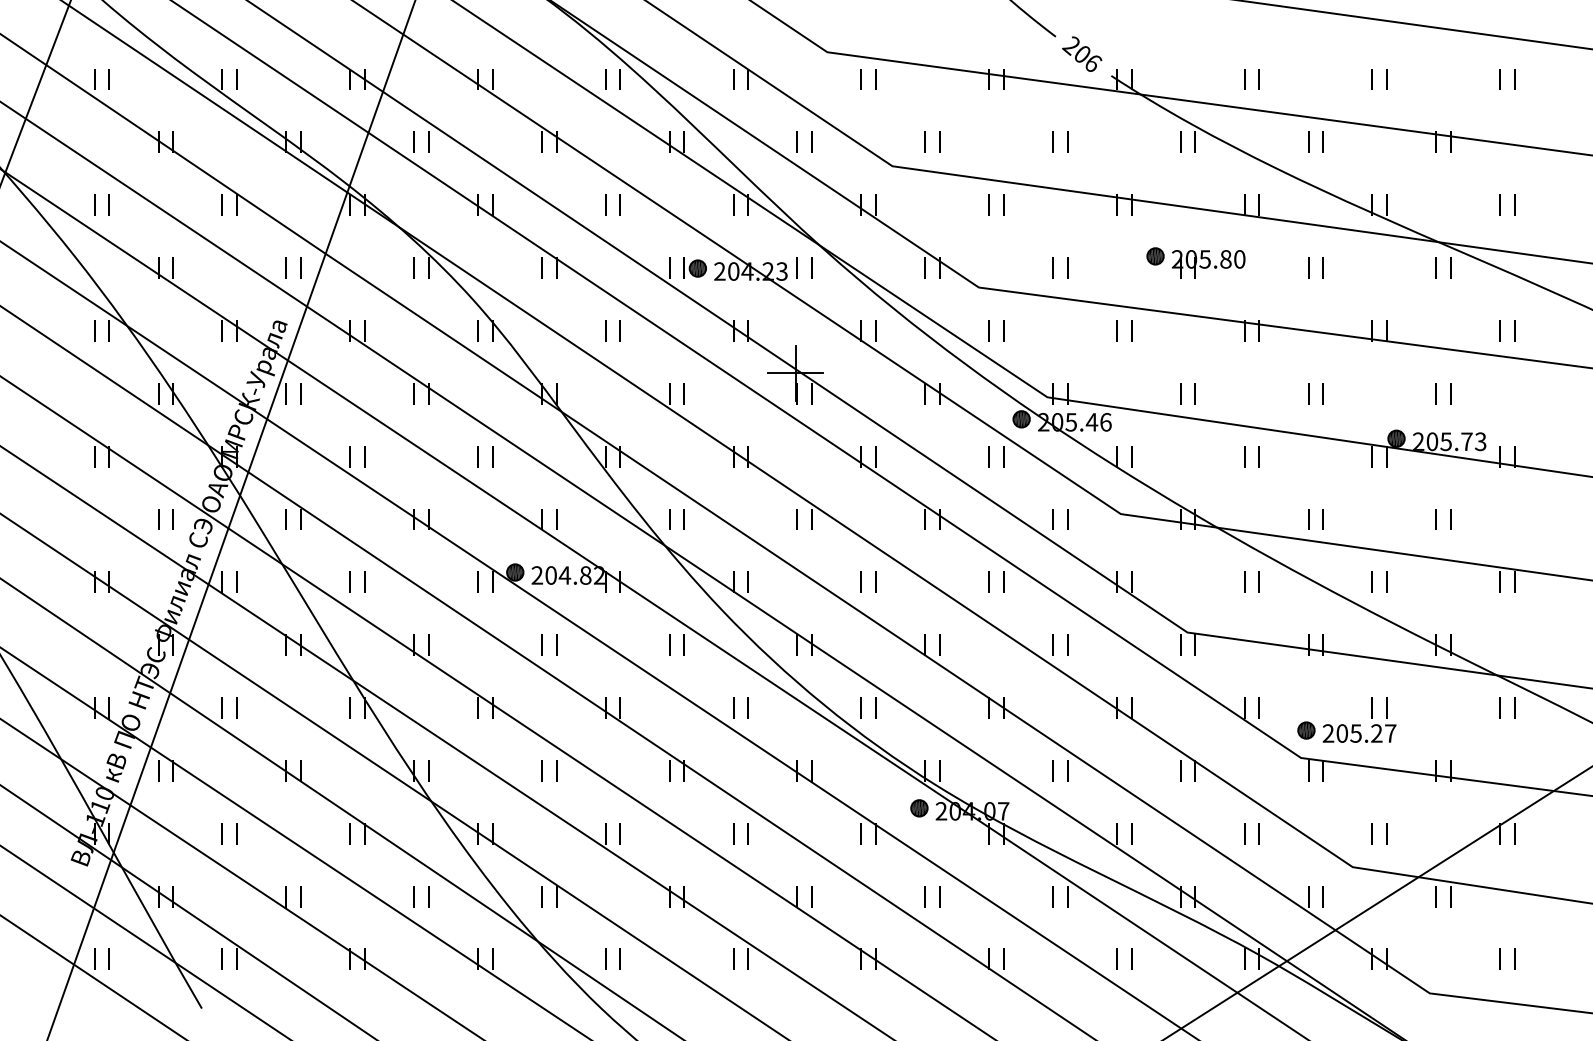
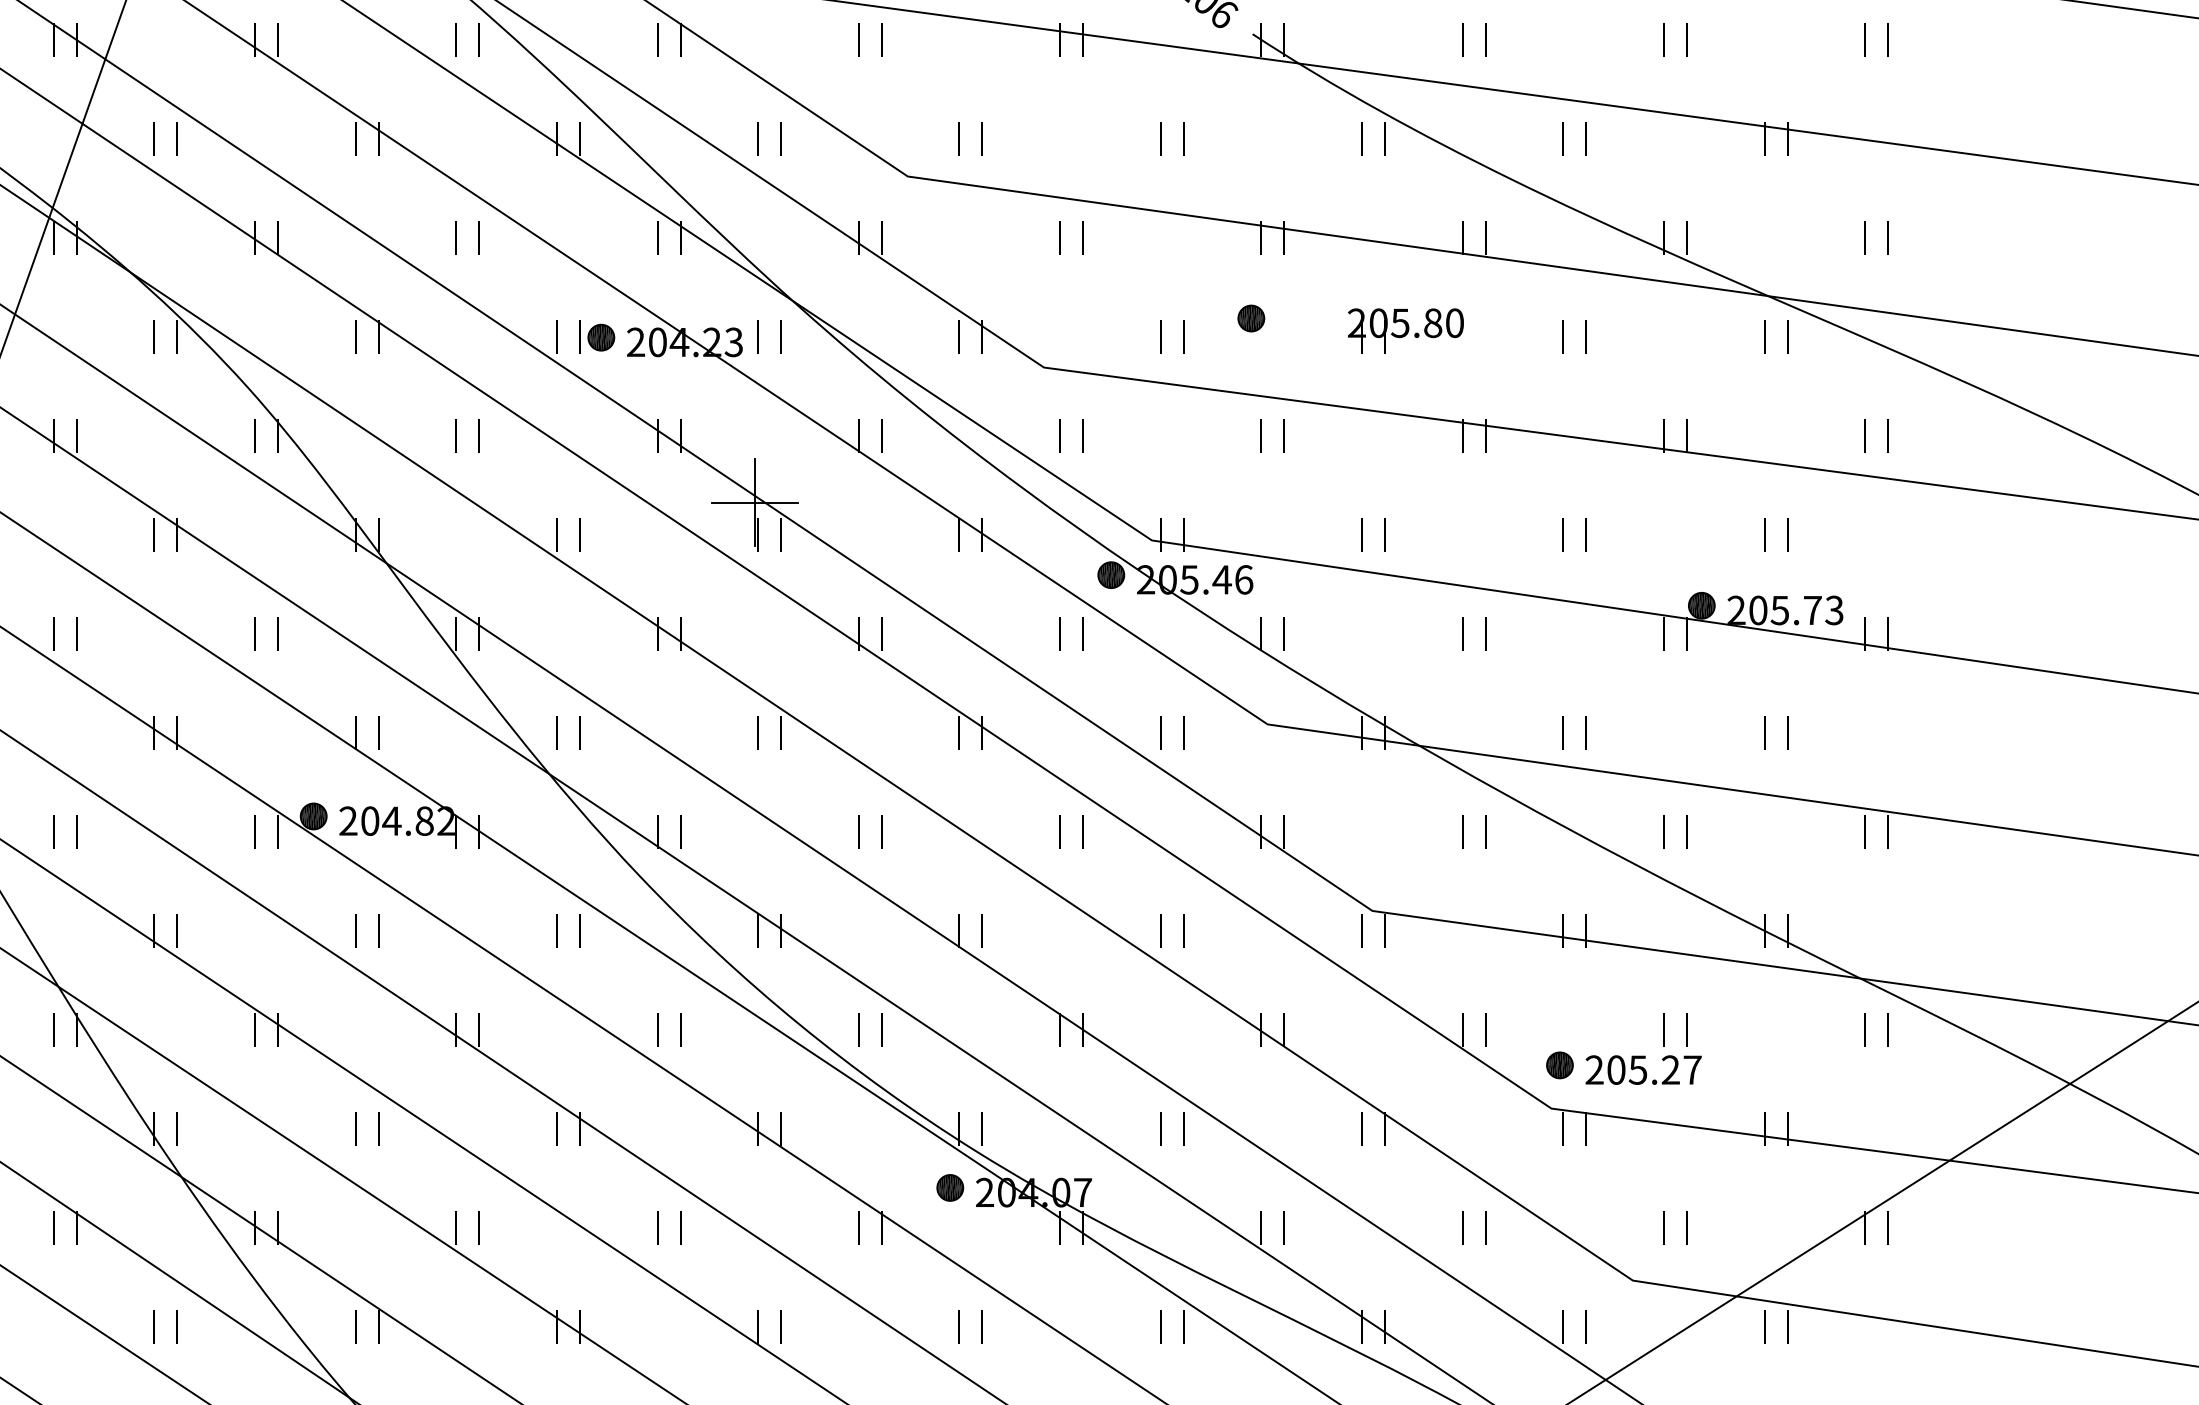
part: (1155, 256) -> (1251, 318), moved

